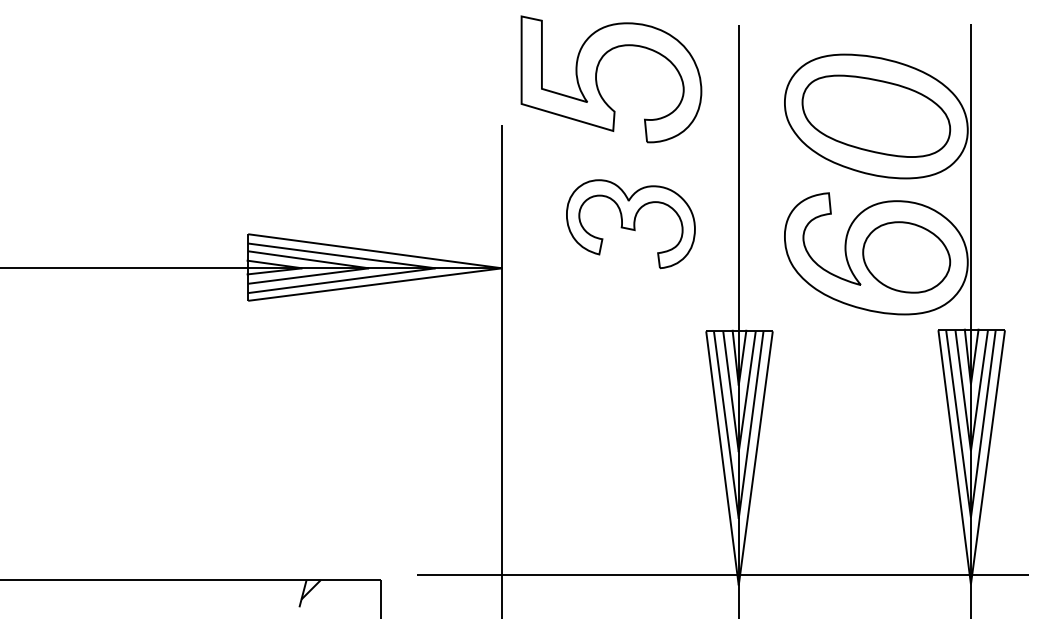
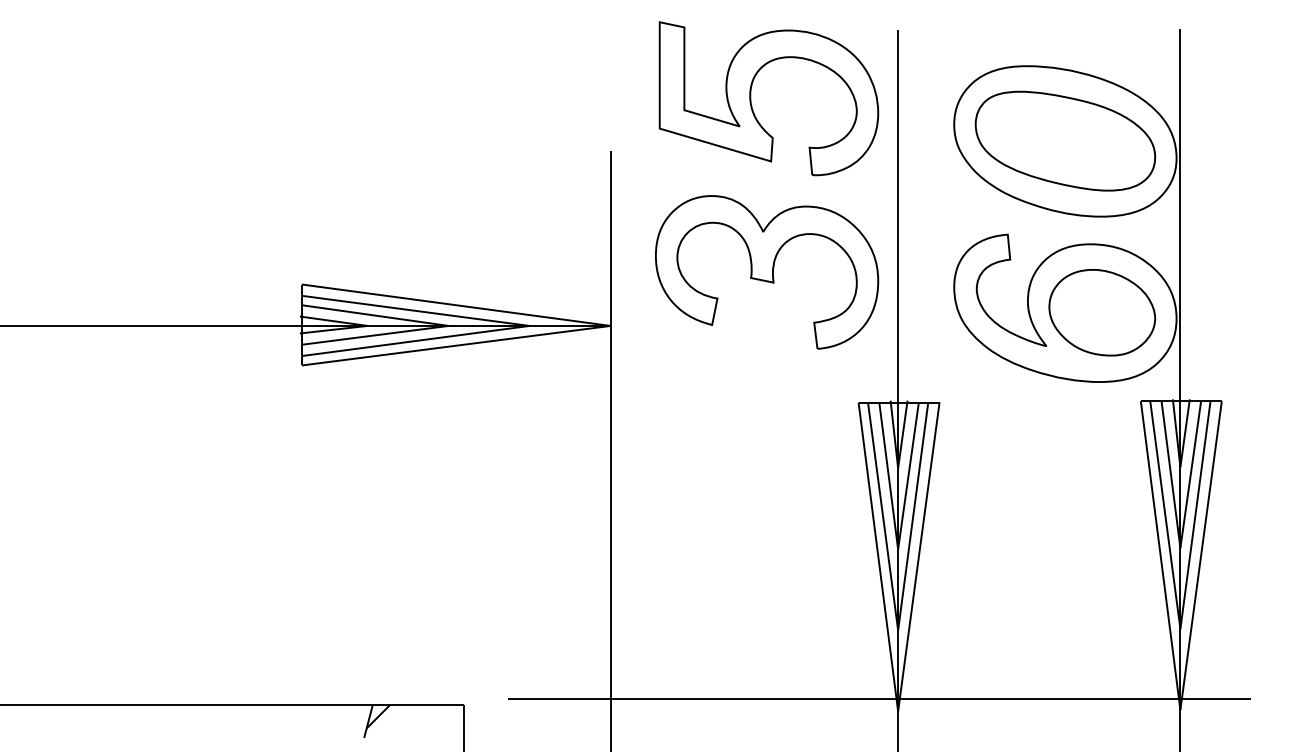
part: (597, 80) -> (751, 100), moved
part: (630, 223) -> (766, 271), size x1.43

